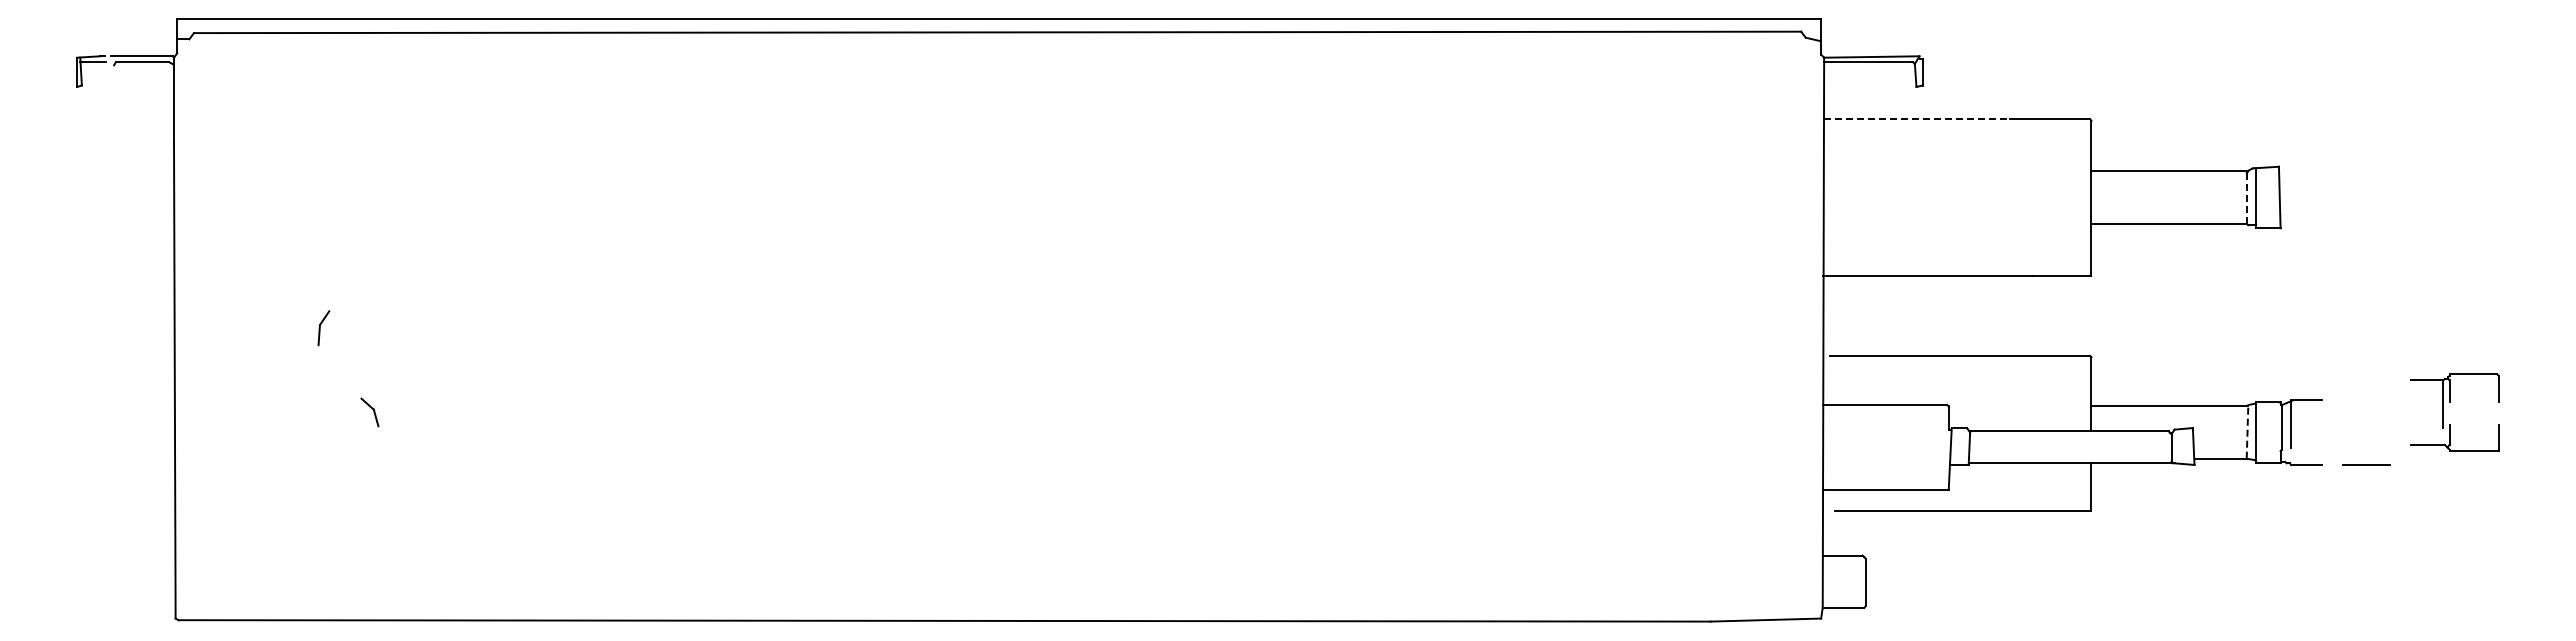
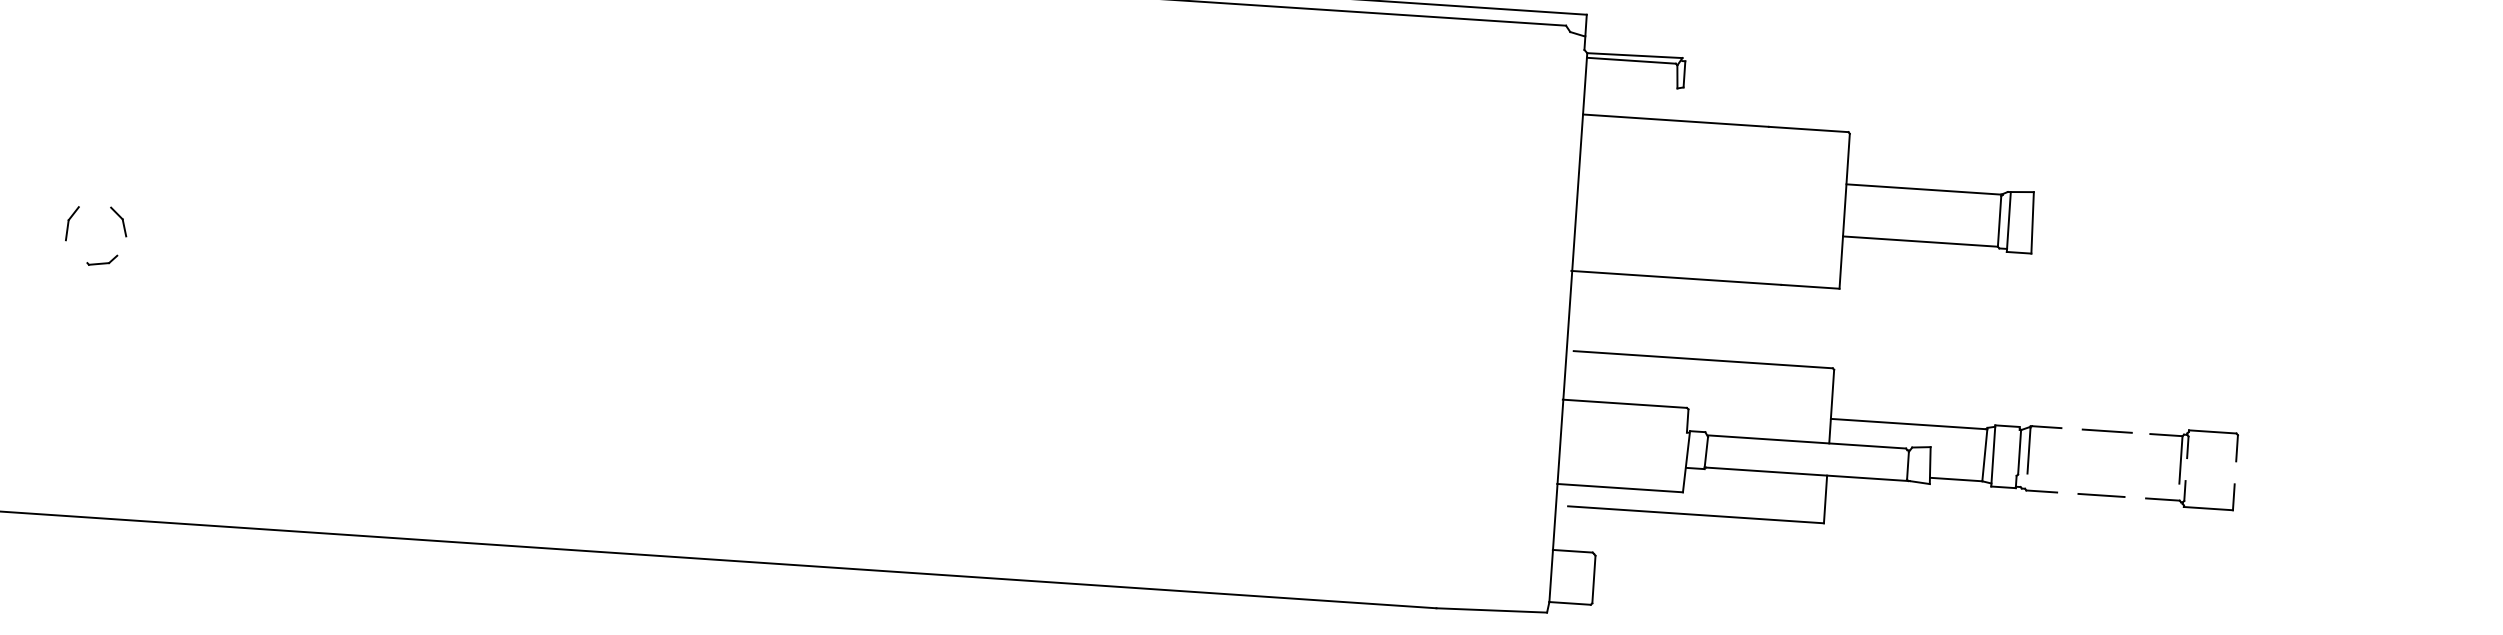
line: (1917, 119) -> (1676, 121), dashed -> solid
line: (2246, 197) -> (1999, 220), dashed -> solid
part: (355, 362) -> (101, 259), added
line: (2367, 400) -> (2106, 431), added
part: (2450, 402) -> (2188, 458), moved
part: (369, 412) -> (118, 221), moved
line: (2247, 431) -> (1984, 454), dashed -> solid

